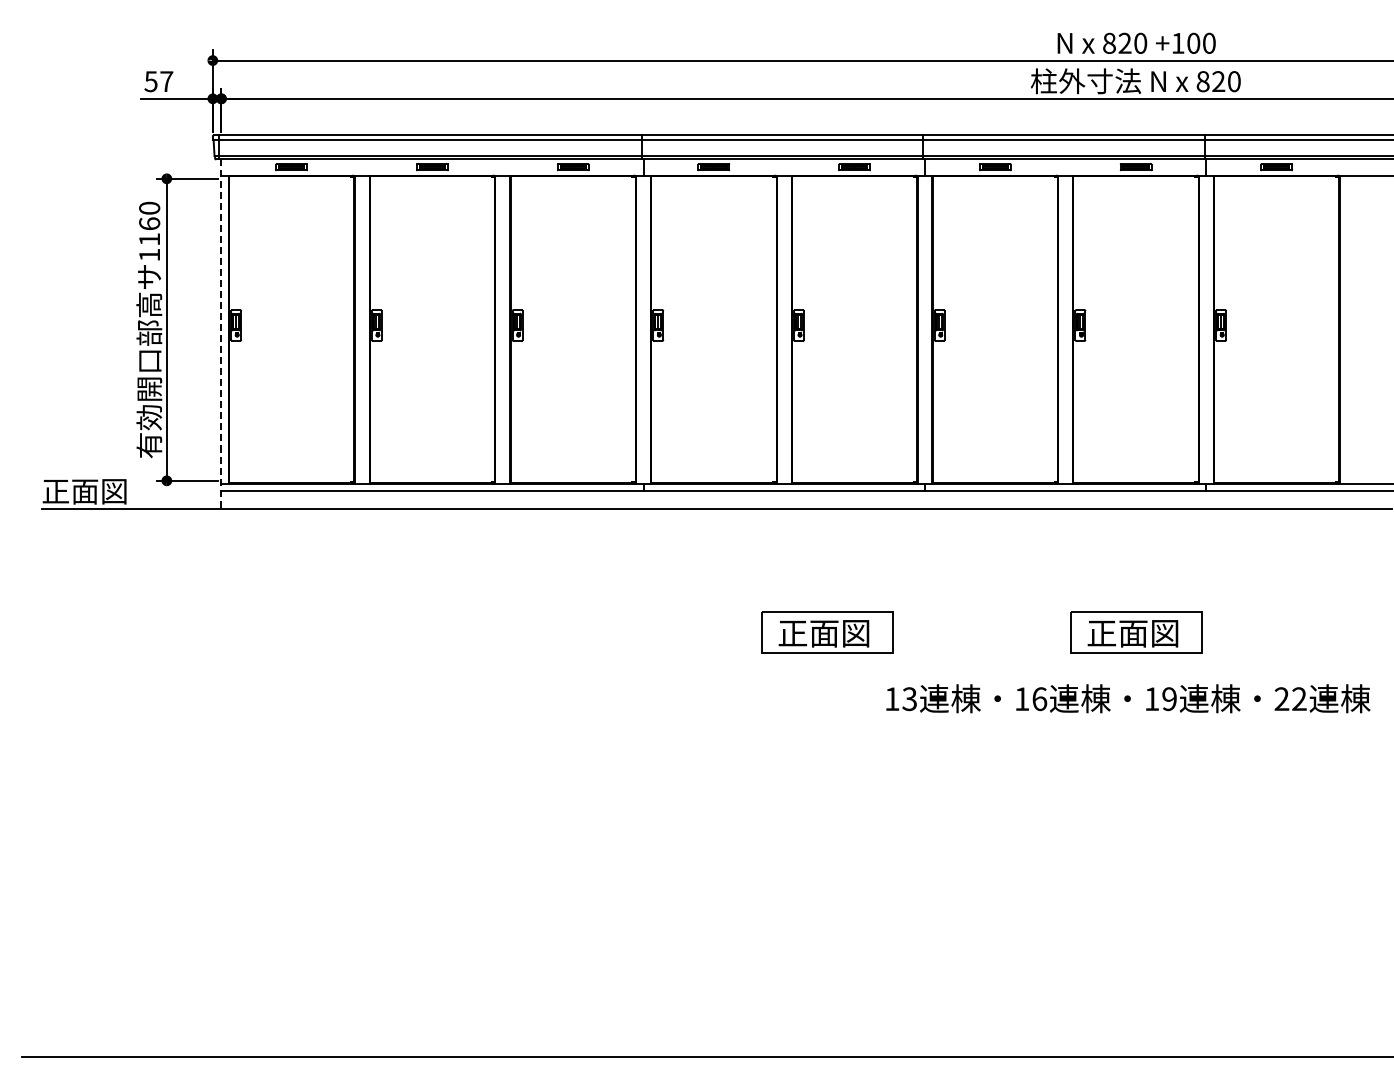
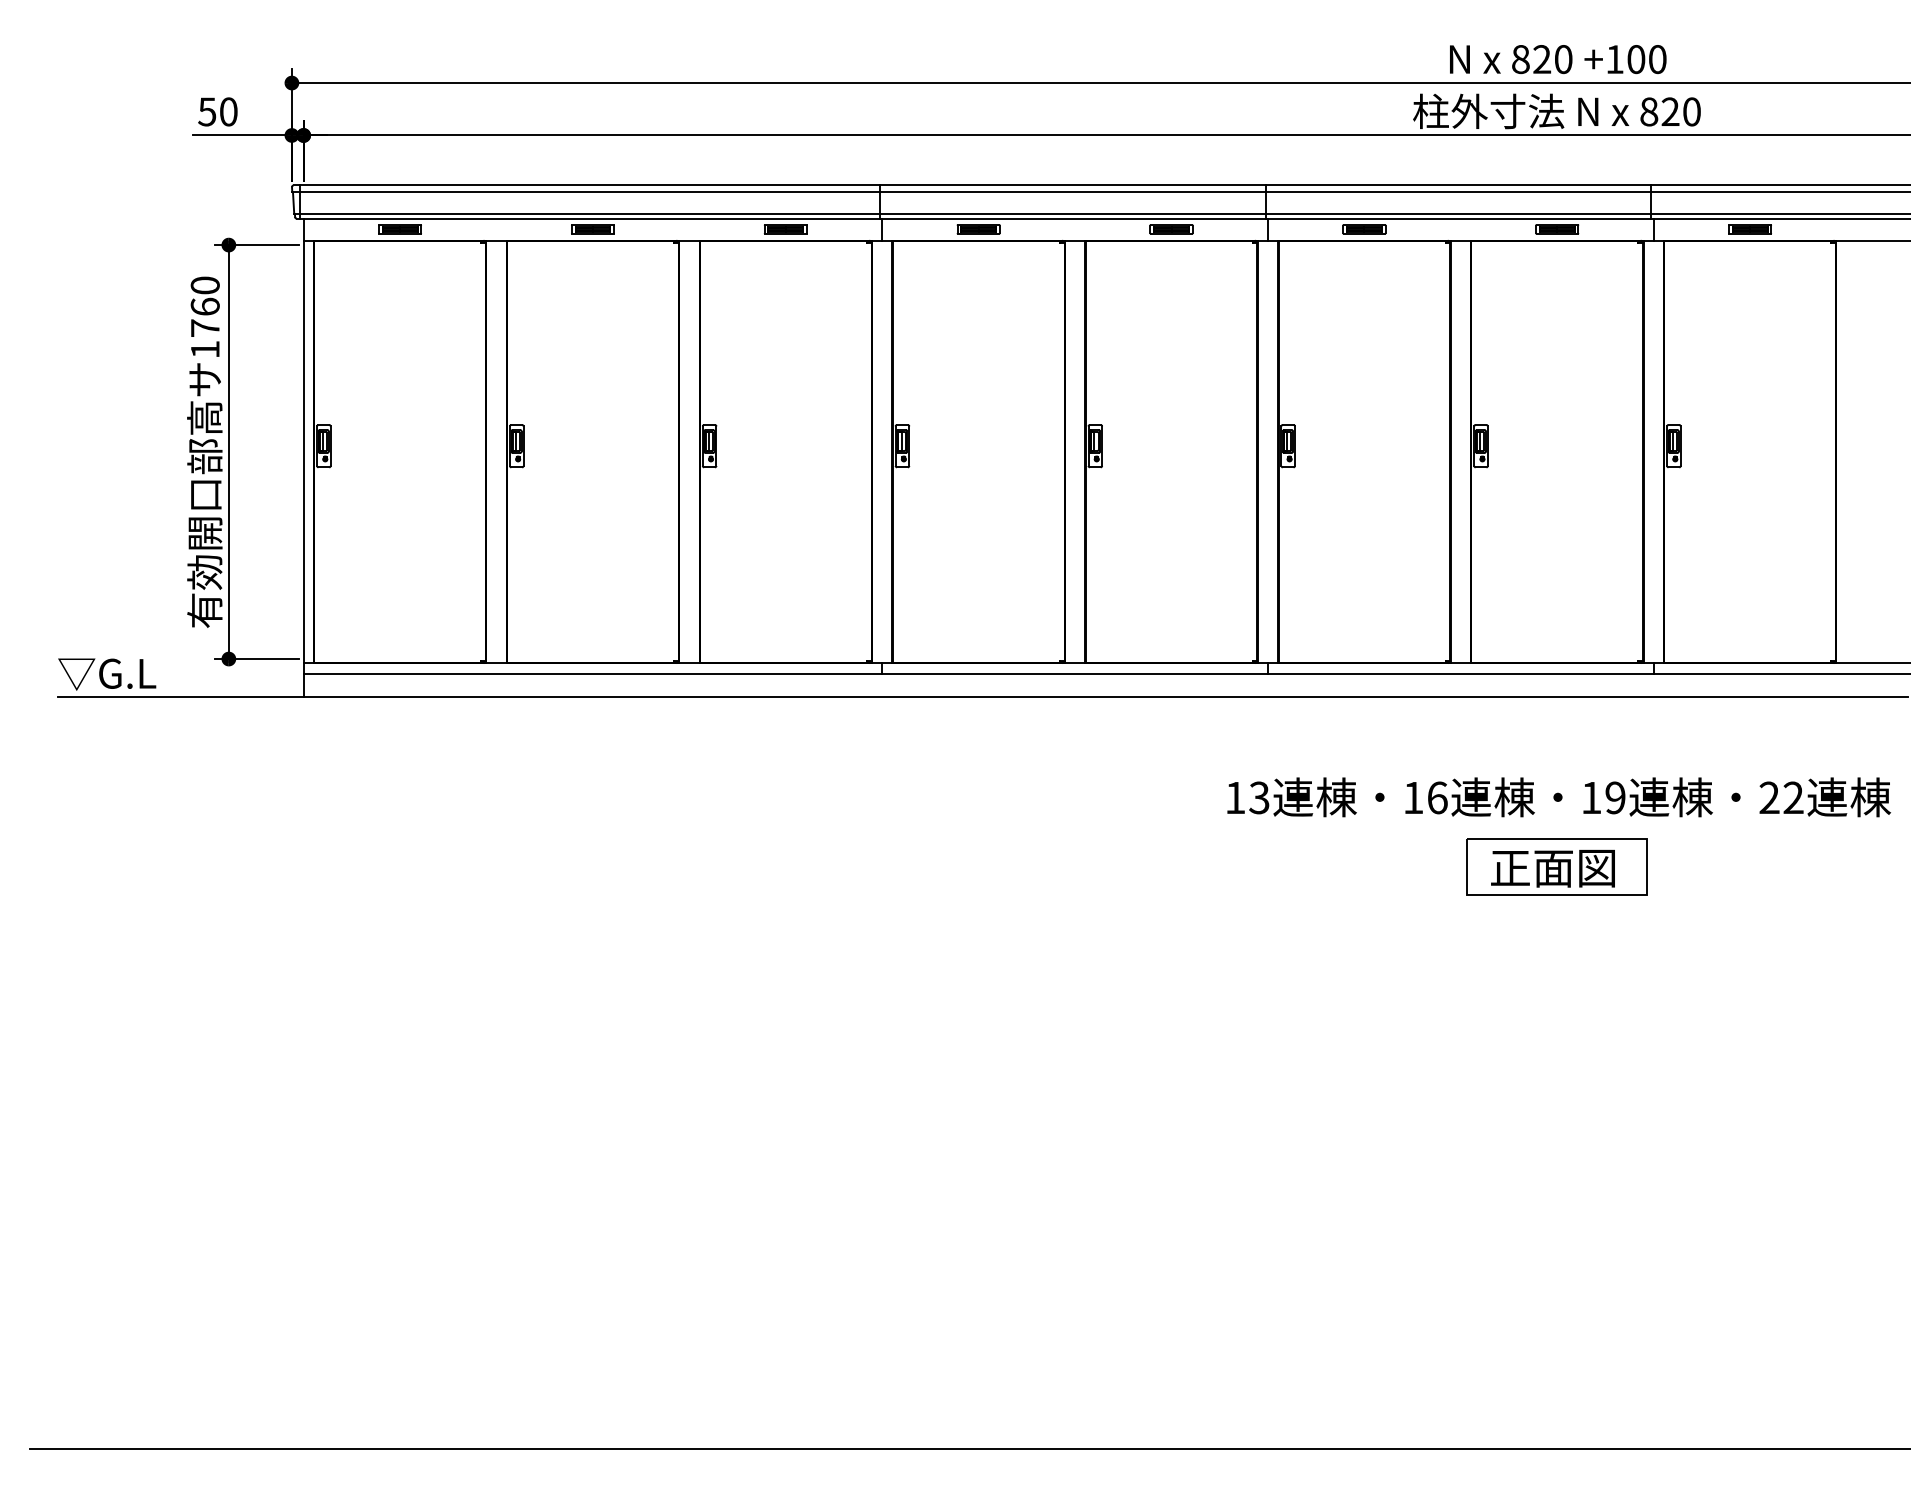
text: (166, 81) -> (228, 111), 57 -> 50
text: (149, 239) -> (205, 328), 1160 -> 1760
line: (221, 334) -> (303, 458), dashed -> solid
text: (84, 491) -> (116, 673), 正面図 -> ▽G.L
part: (827, 632) -> (1134, 866), removed
text: (1128, 698) -> (1559, 797), moved

